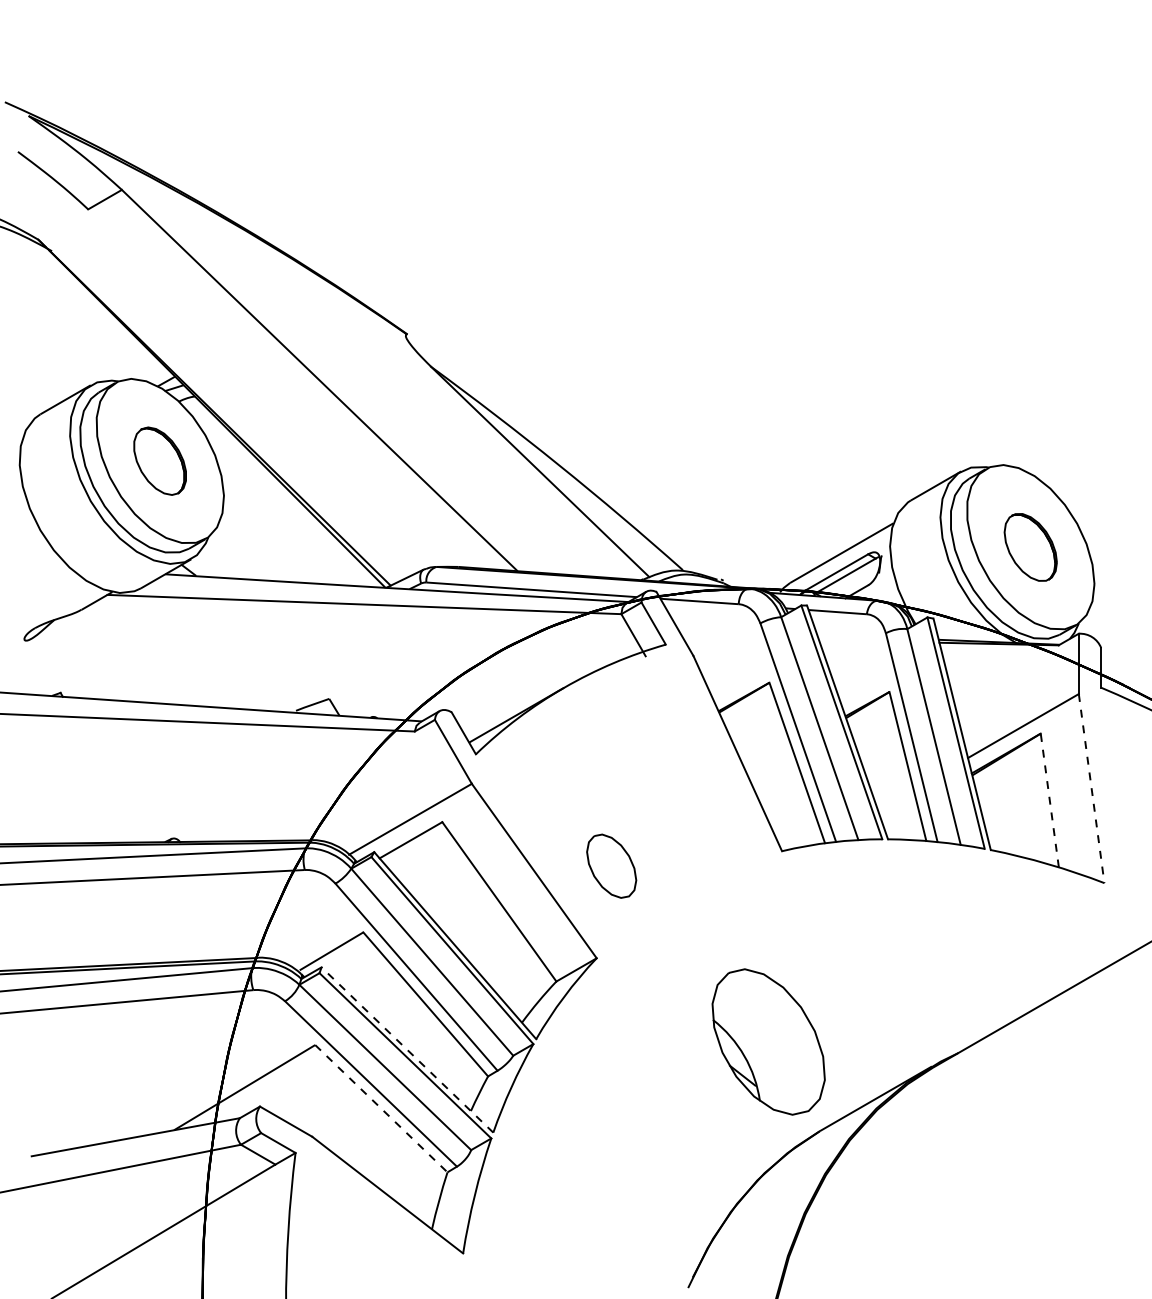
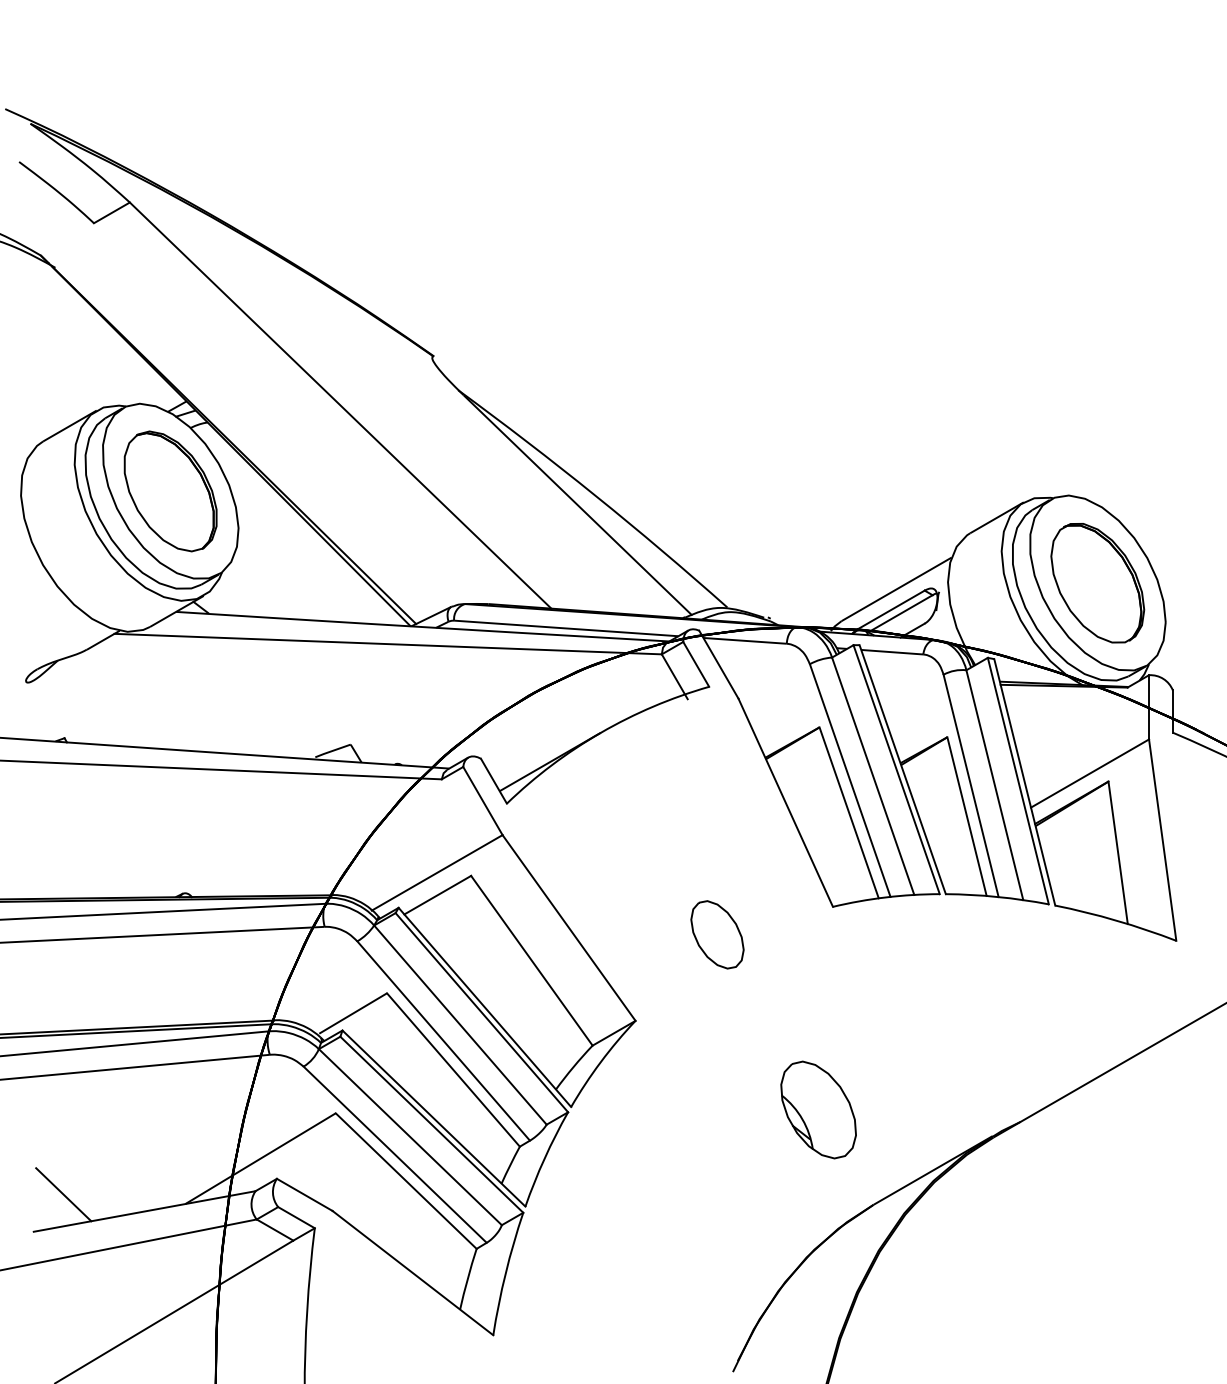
part: (160, 461) -> (170, 491), size x1.67
part: (1030, 547) -> (1097, 583), size x1.67
line: (1091, 788) -> (1162, 840), dashed -> solid
line: (1050, 800) -> (1118, 852), dashed -> solid
part: (611, 865) -> (717, 934), moved
part: (768, 1041) -> (818, 1109), size x0.62
line: (406, 1049) -> (433, 1118), dashed -> solid
line: (381, 1109) -> (406, 1181), dashed -> solid
line: (59, 1121) -> (63, 1194), added

